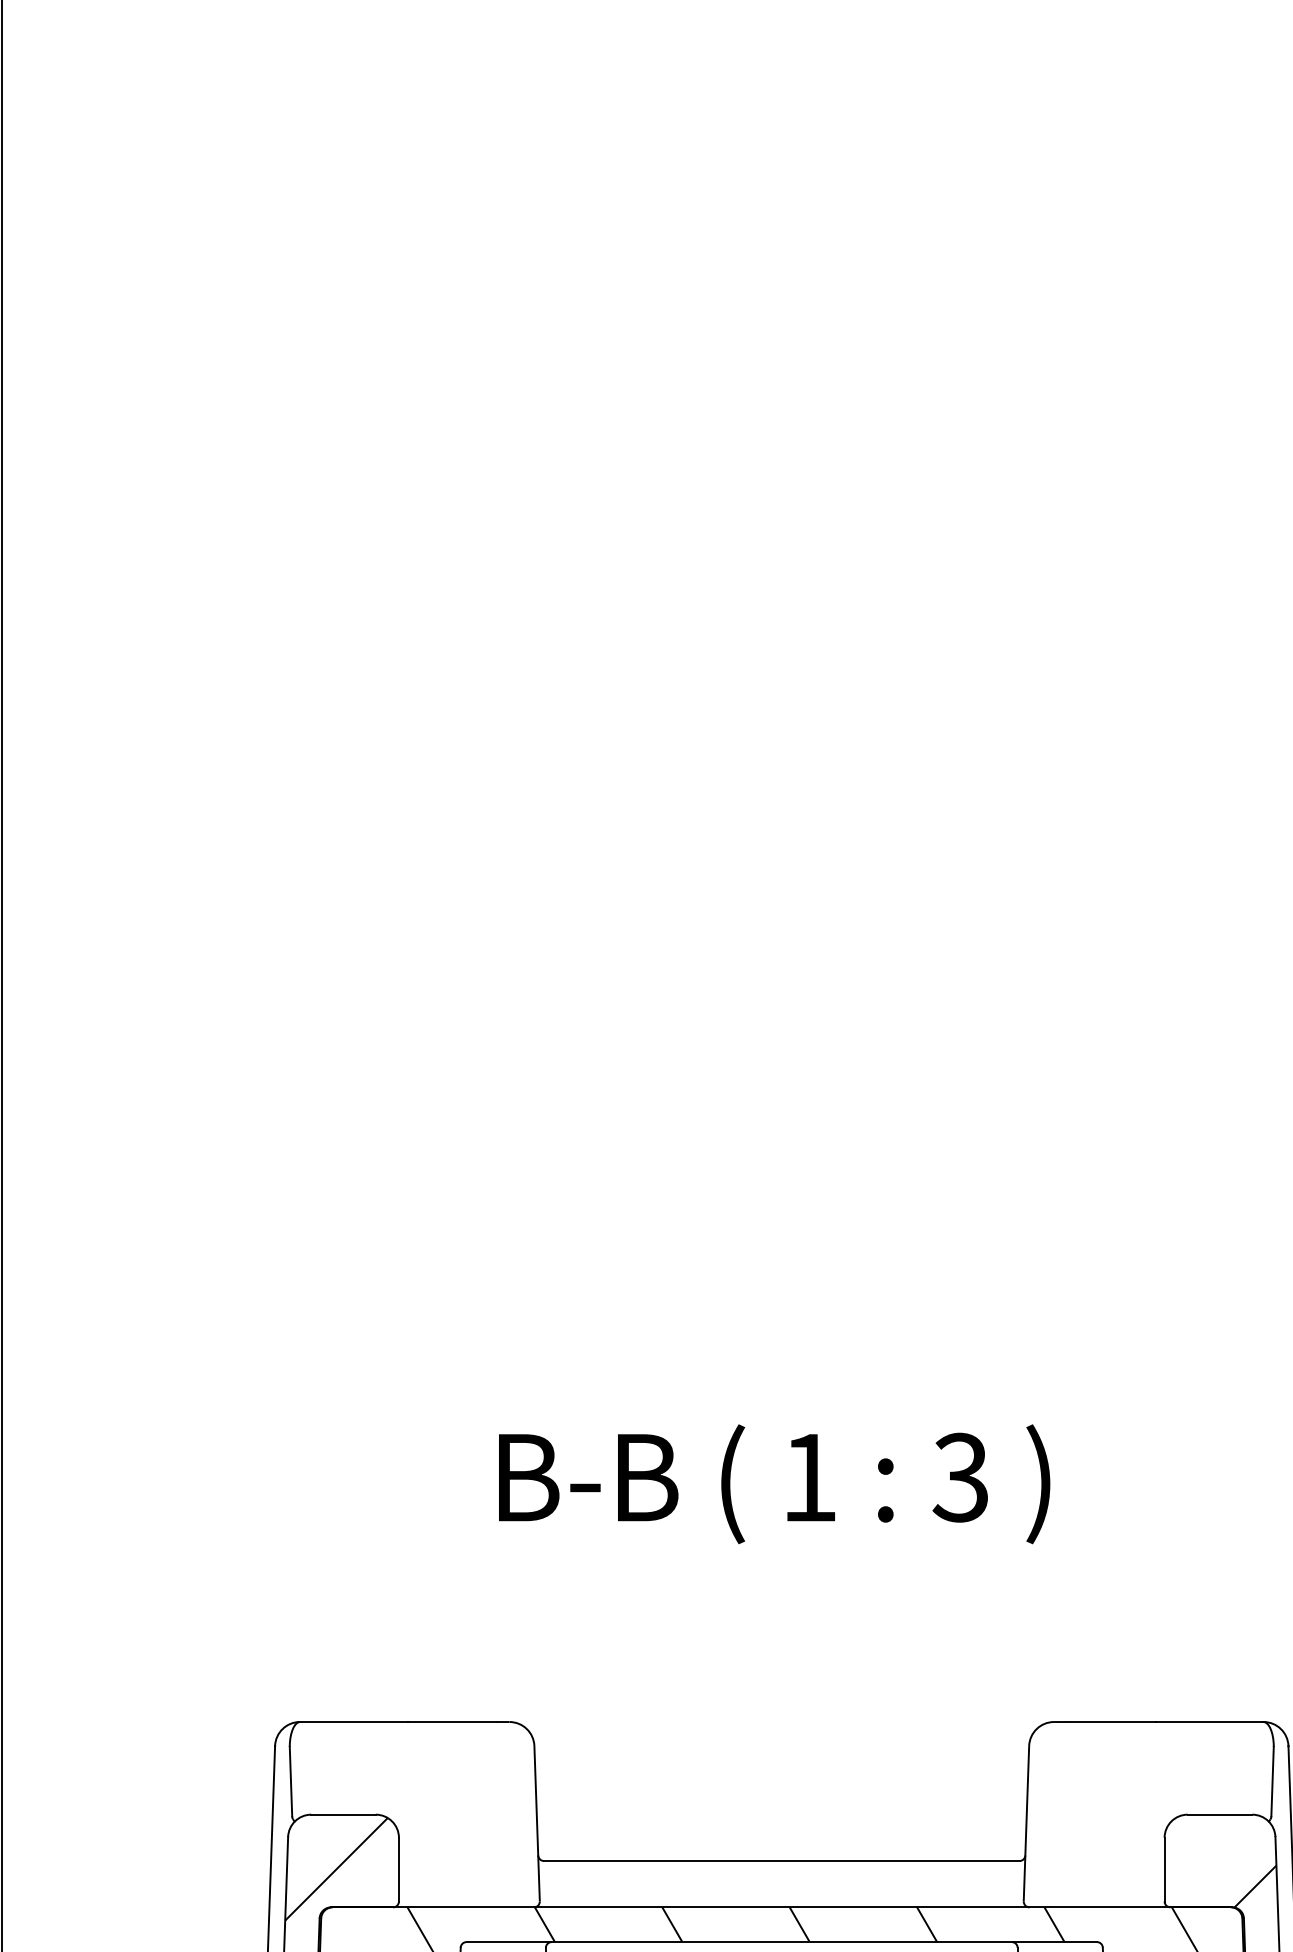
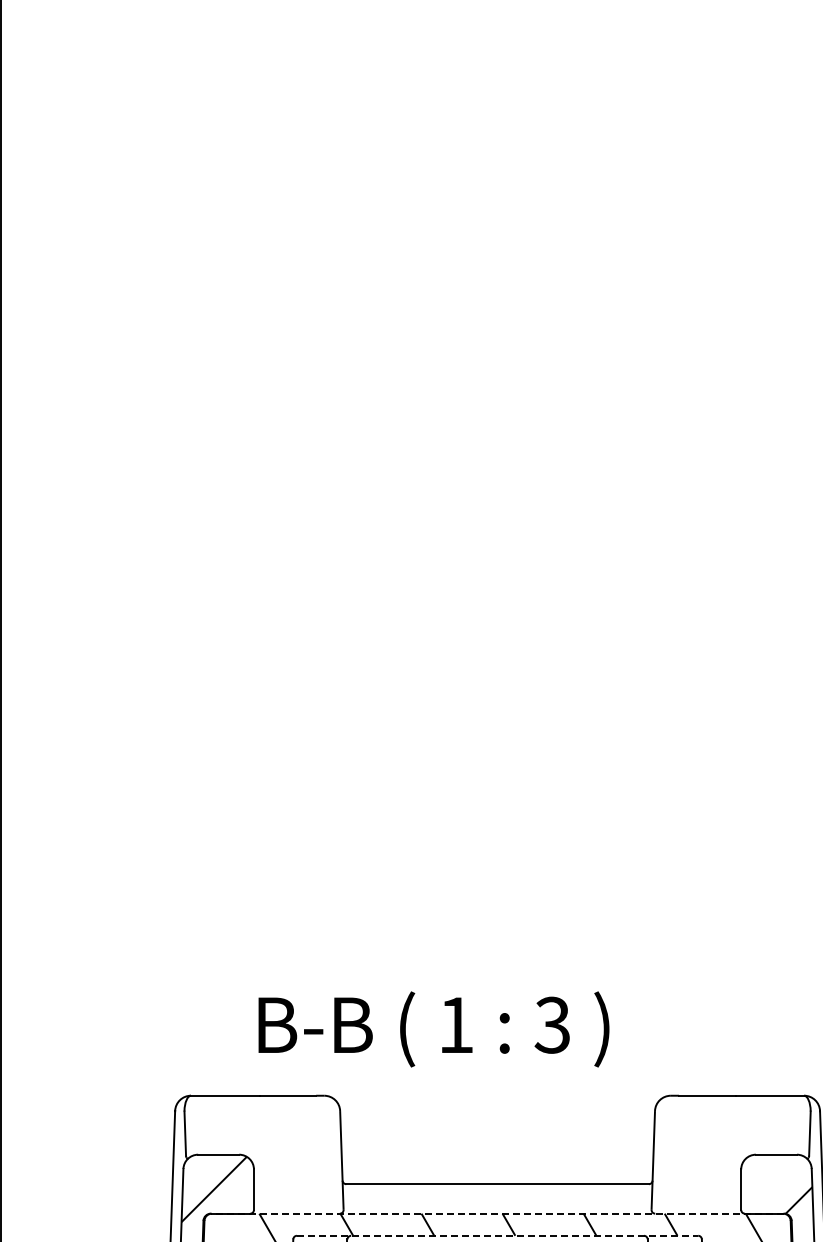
text: (773, 1484) -> (433, 1029), moved
line: (781, 1907) -> (497, 1213), solid -> dashed
line: (781, 1941) -> (497, 1235), solid -> dashed

